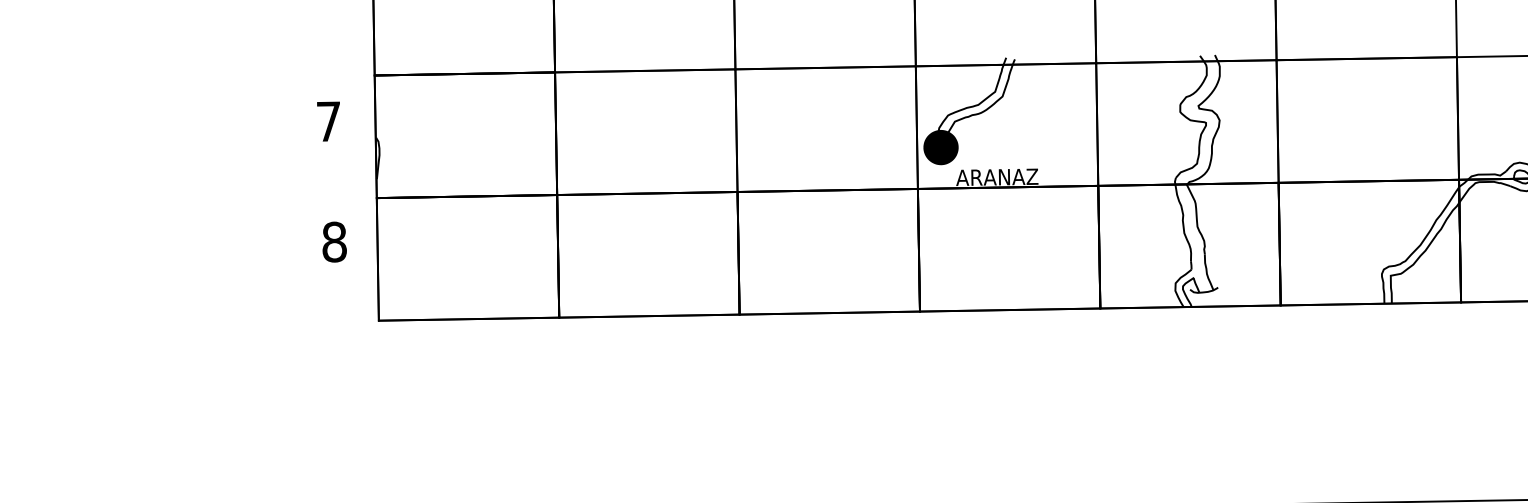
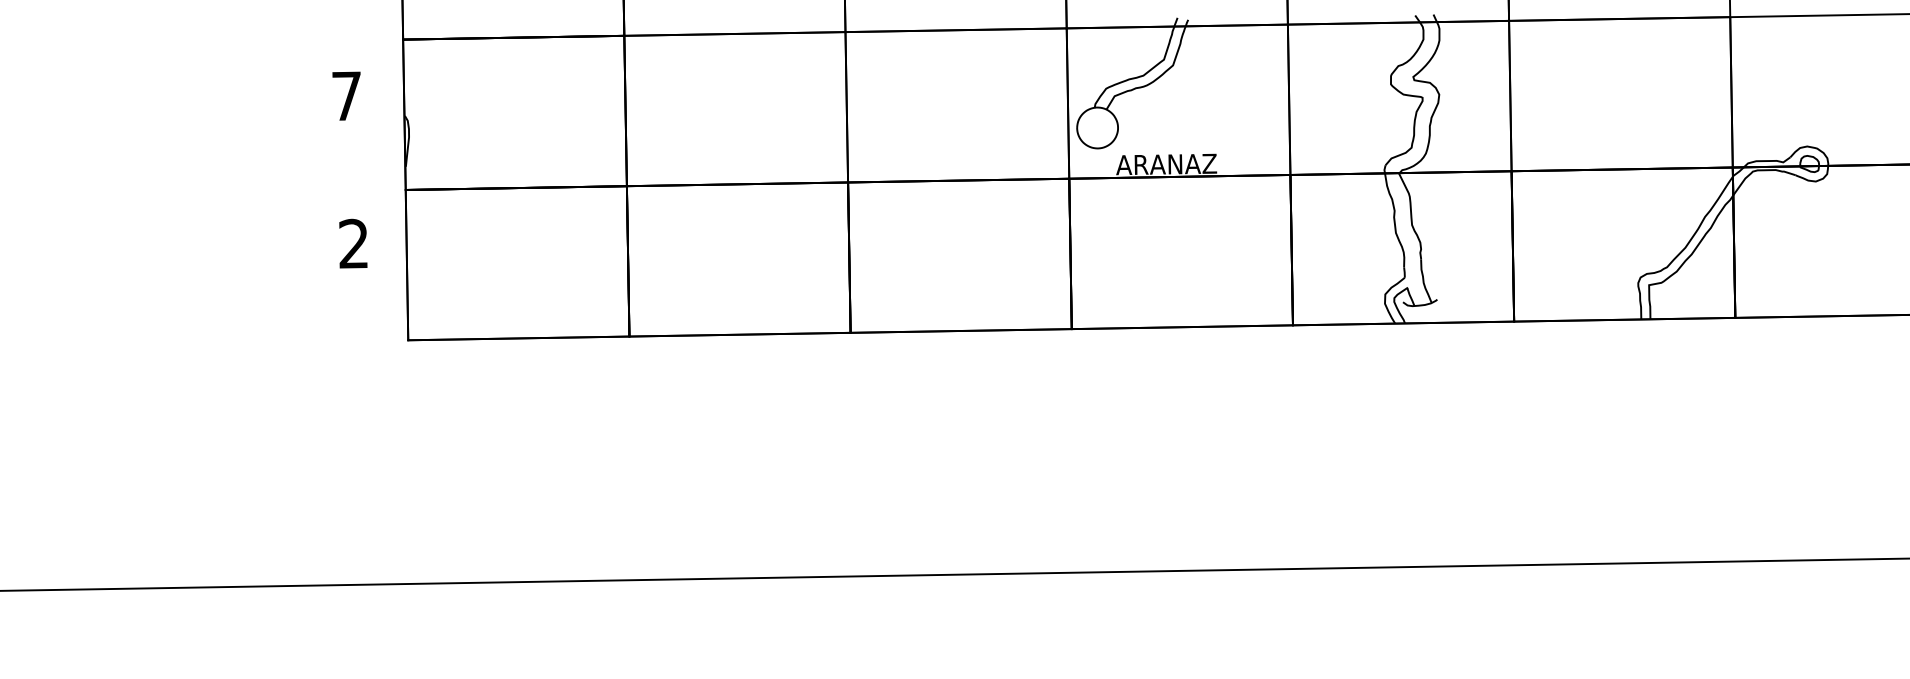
fill: (940, 147) -> (1097, 127), removed
fill: (940, 147) -> (1097, 127), removed
text: (335, 241) -> (354, 243), 8 -> 2

